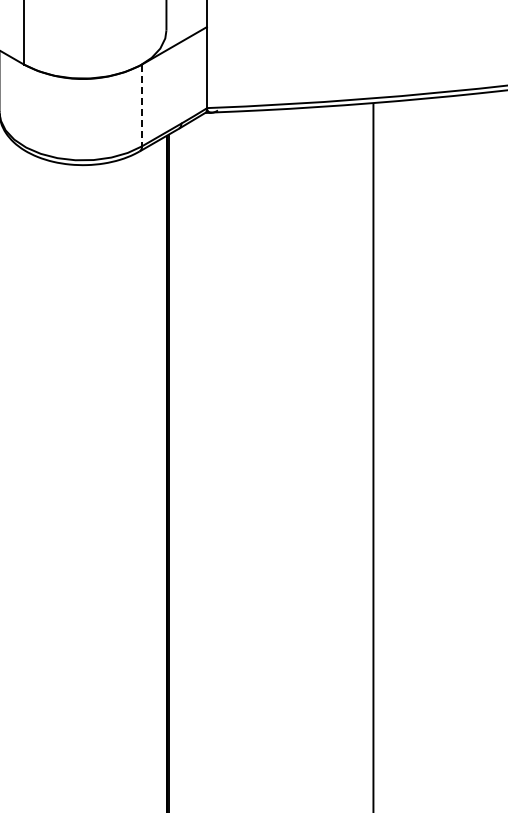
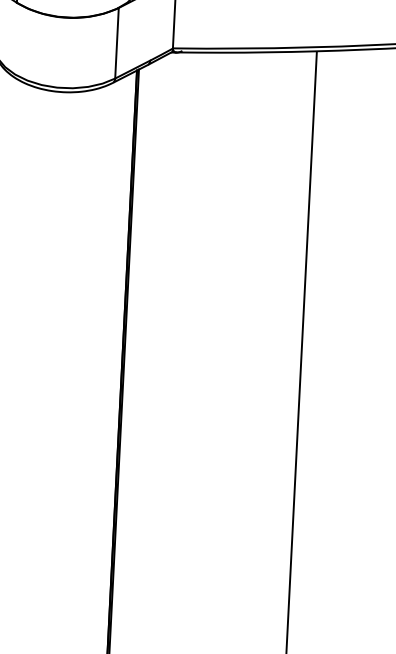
line: (142, 105) -> (117, 43), dashed -> solid

